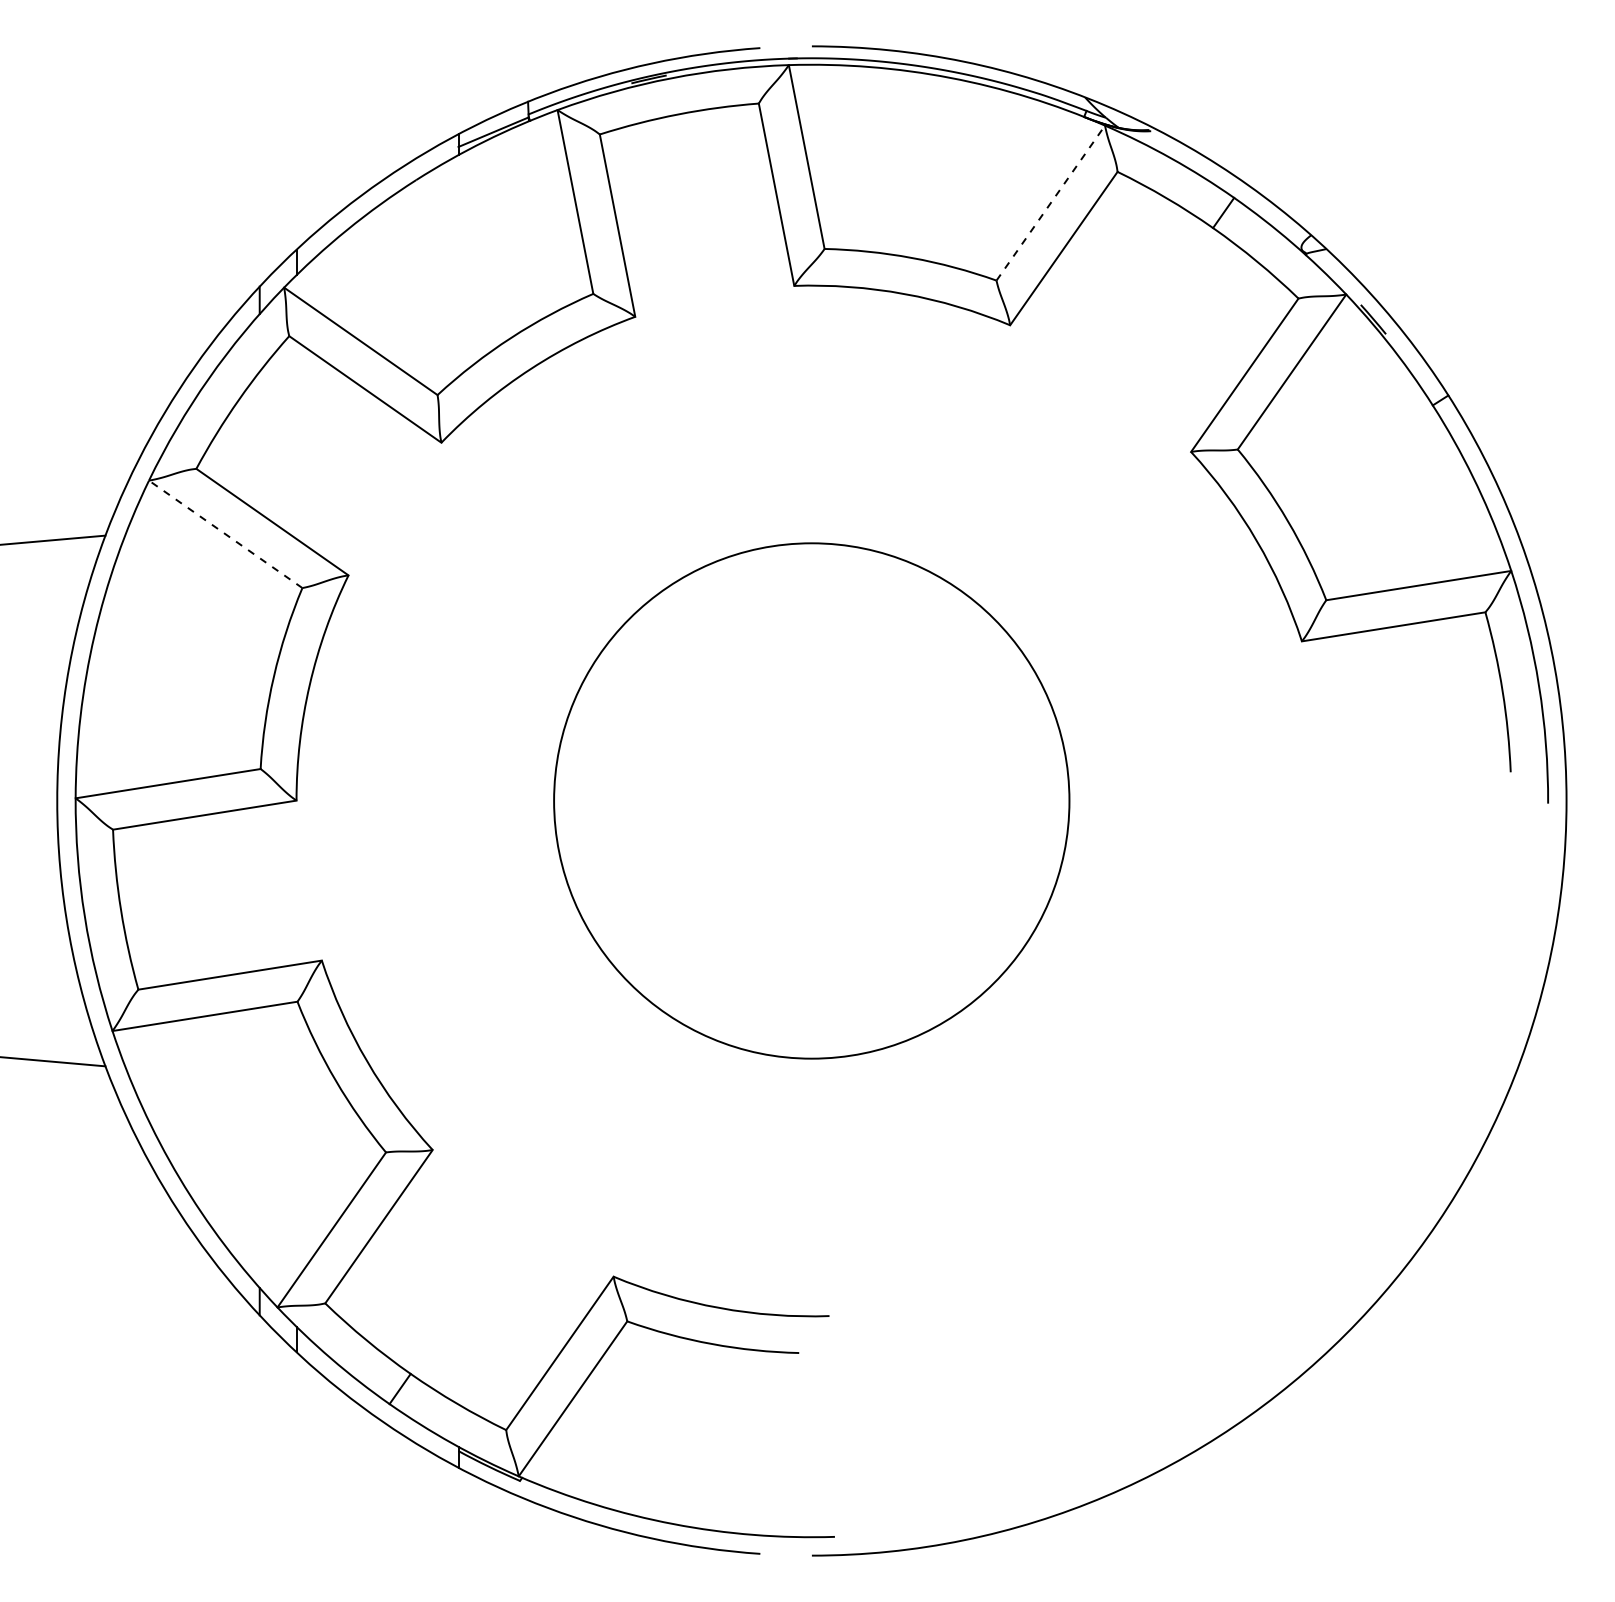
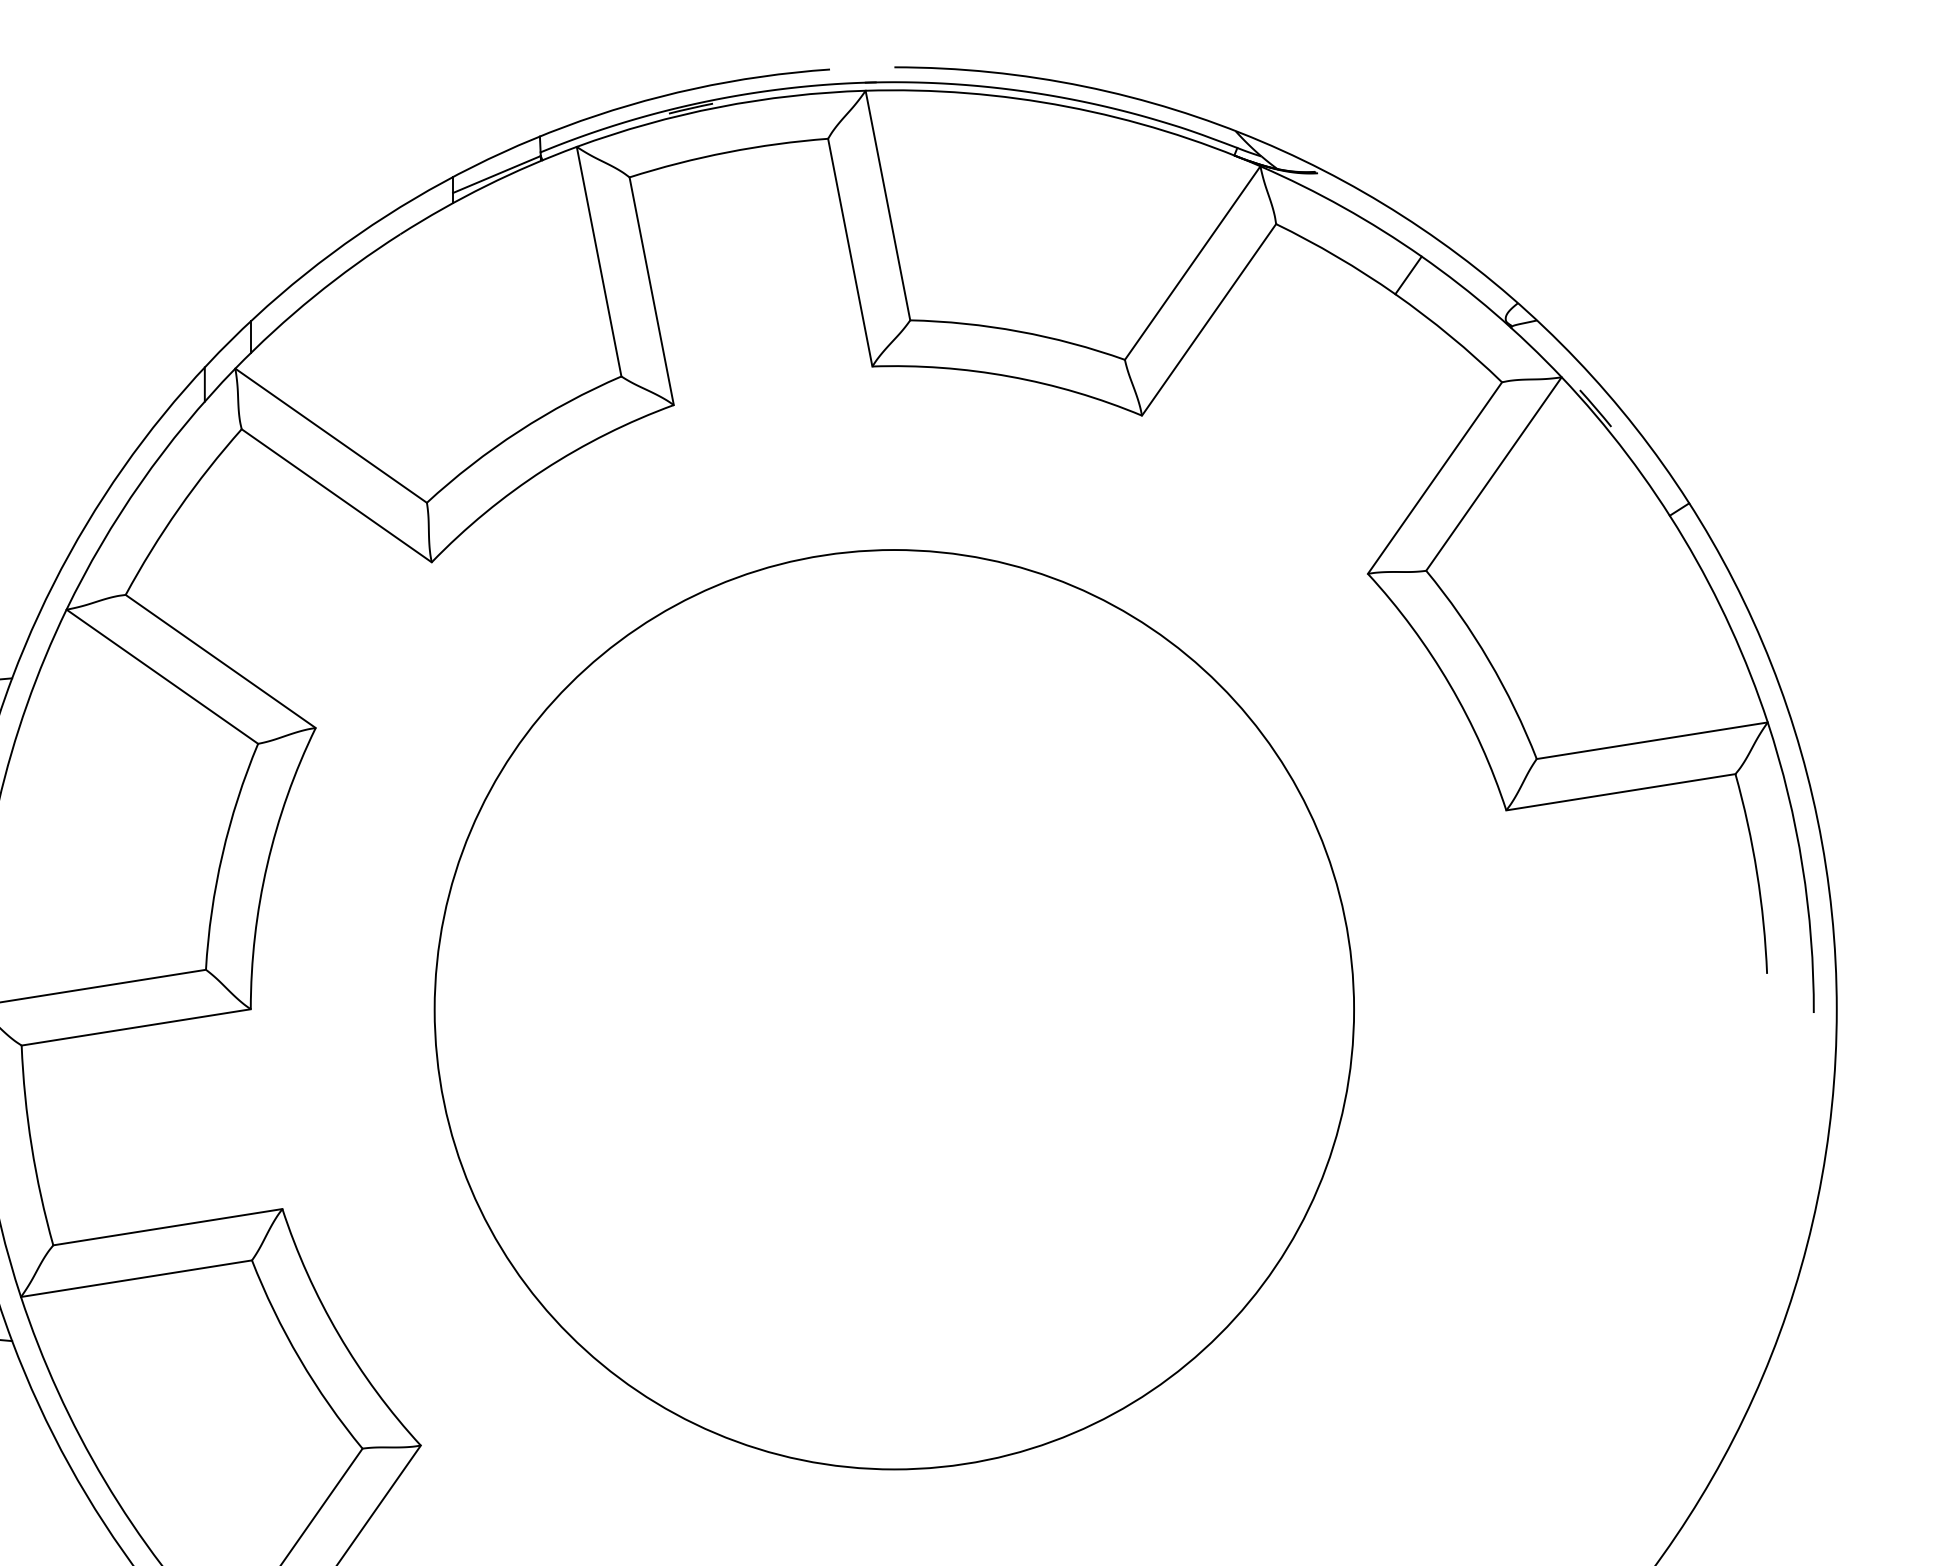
line: (1050, 203) -> (1192, 263), dashed -> solid
line: (225, 534) -> (162, 676), dashed -> solid
circle: (811, 800) -> (893, 1009), size x1.43

